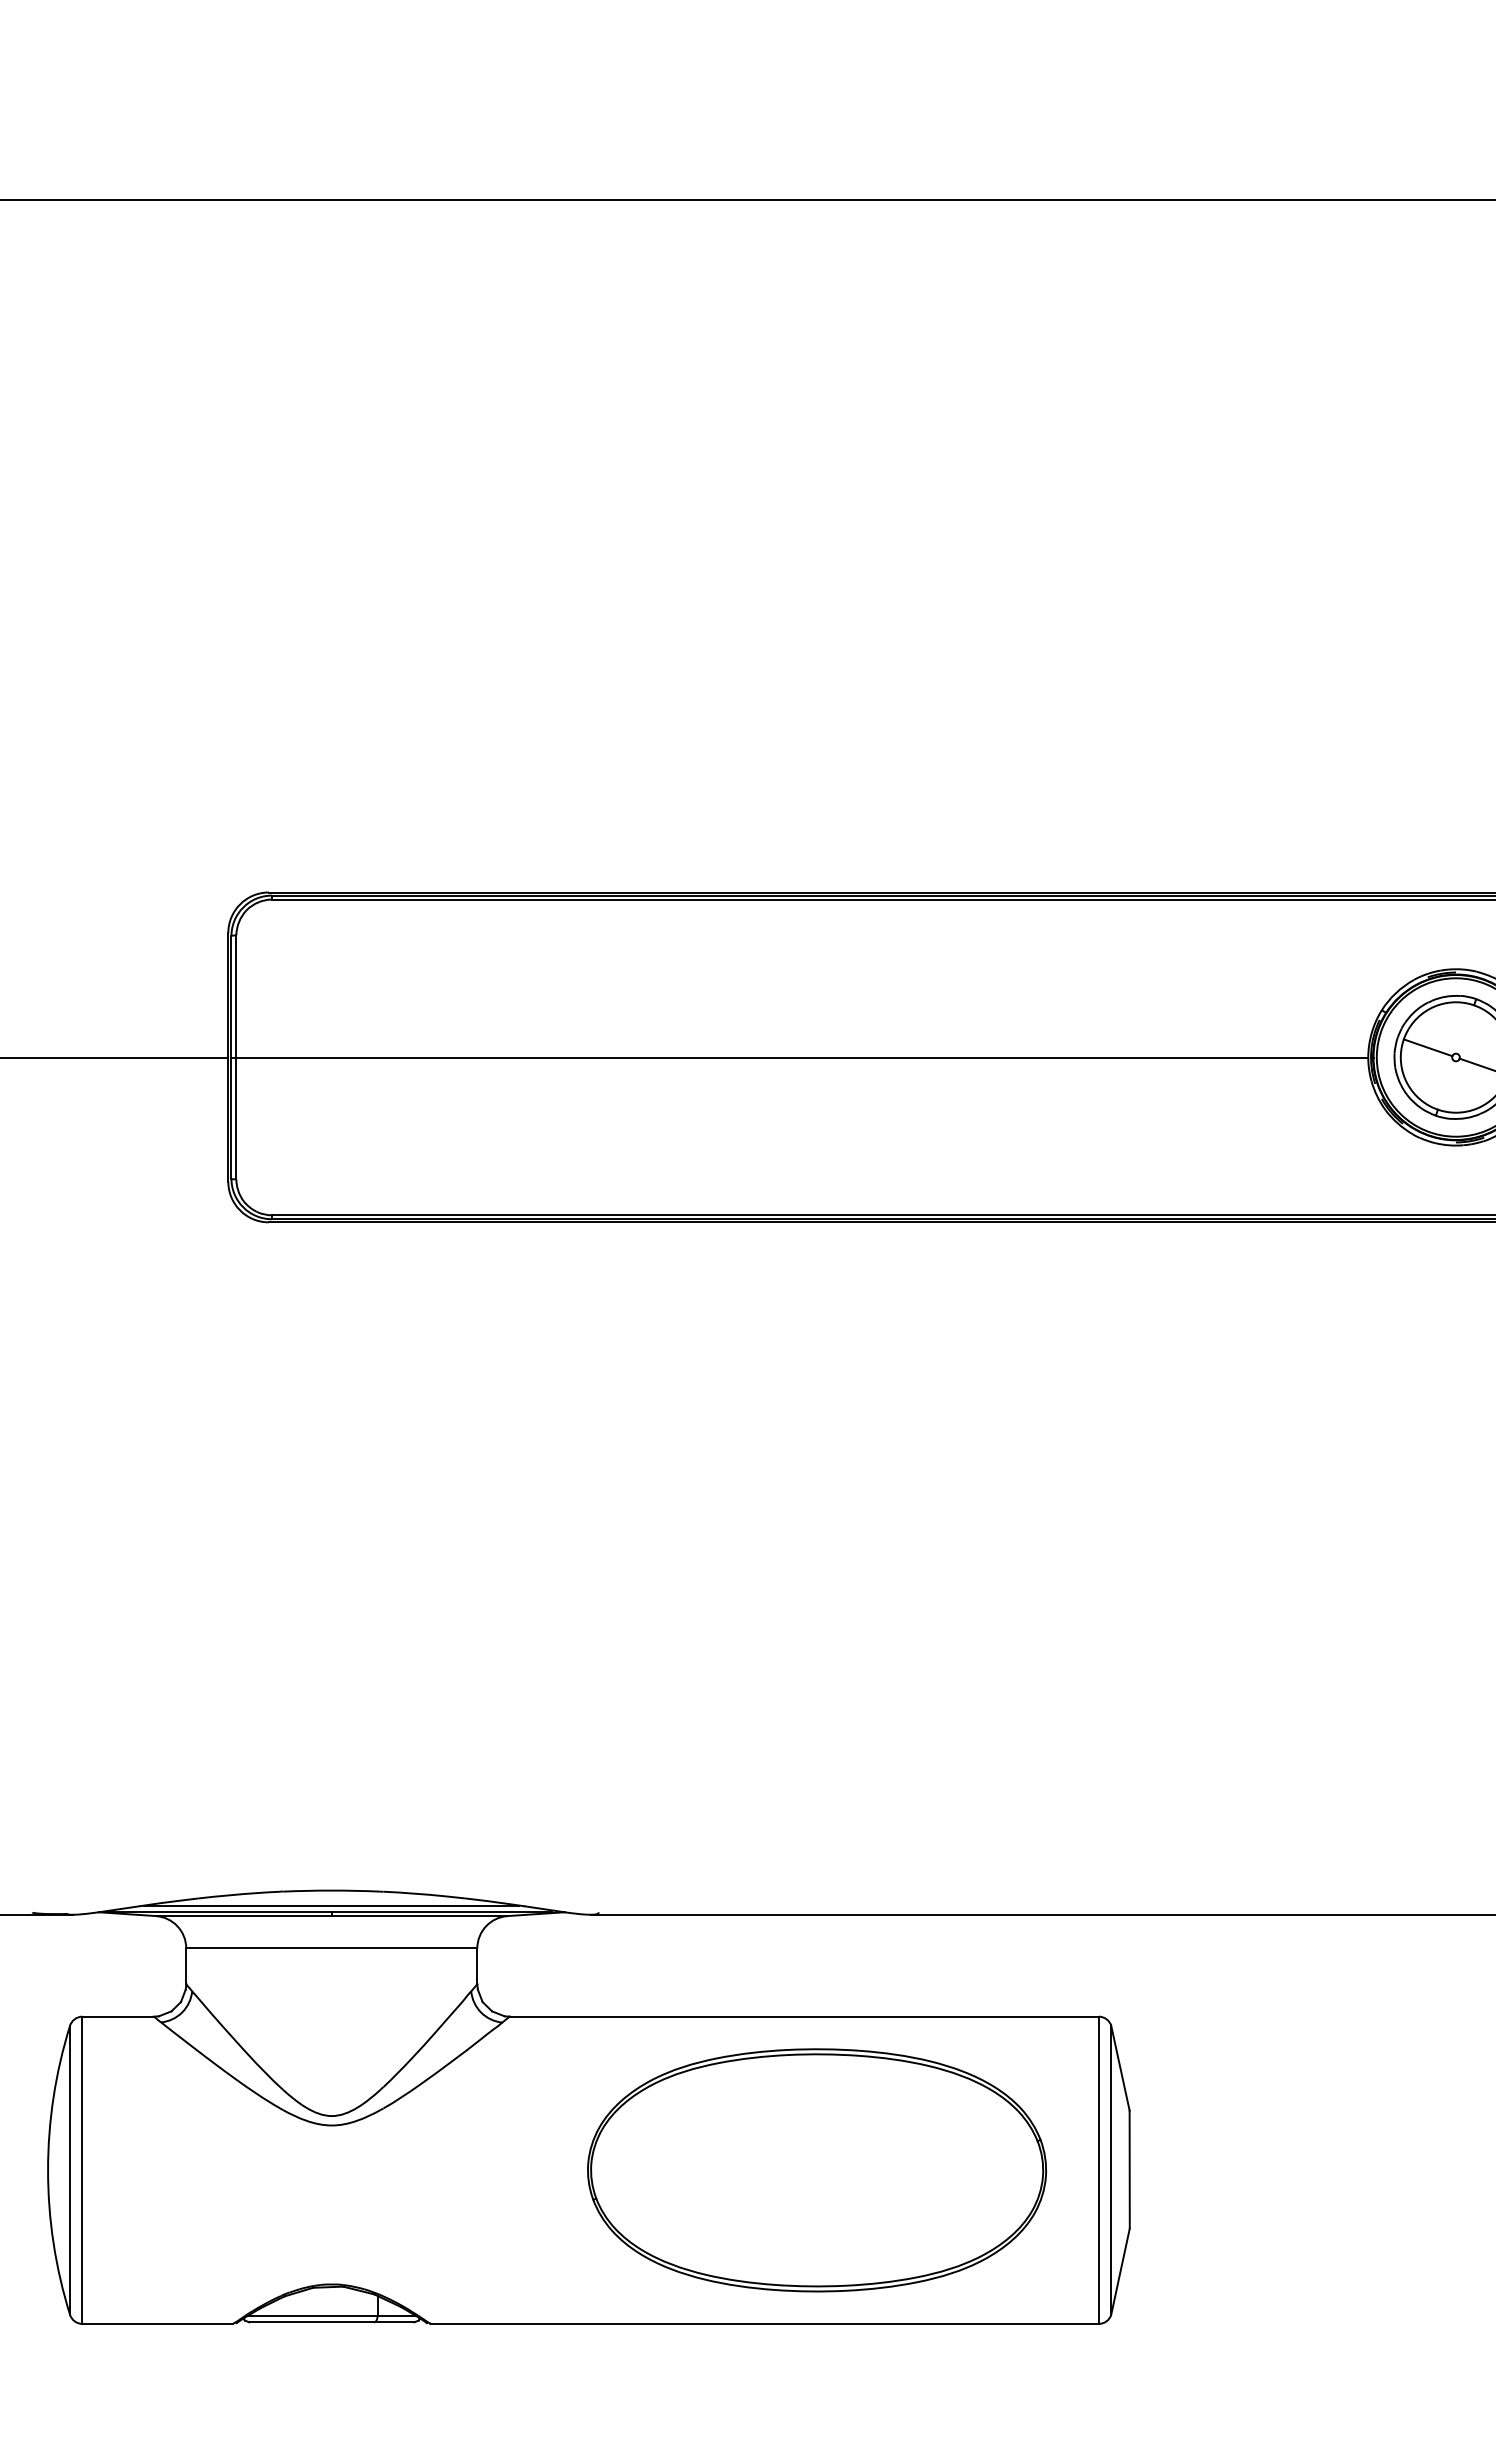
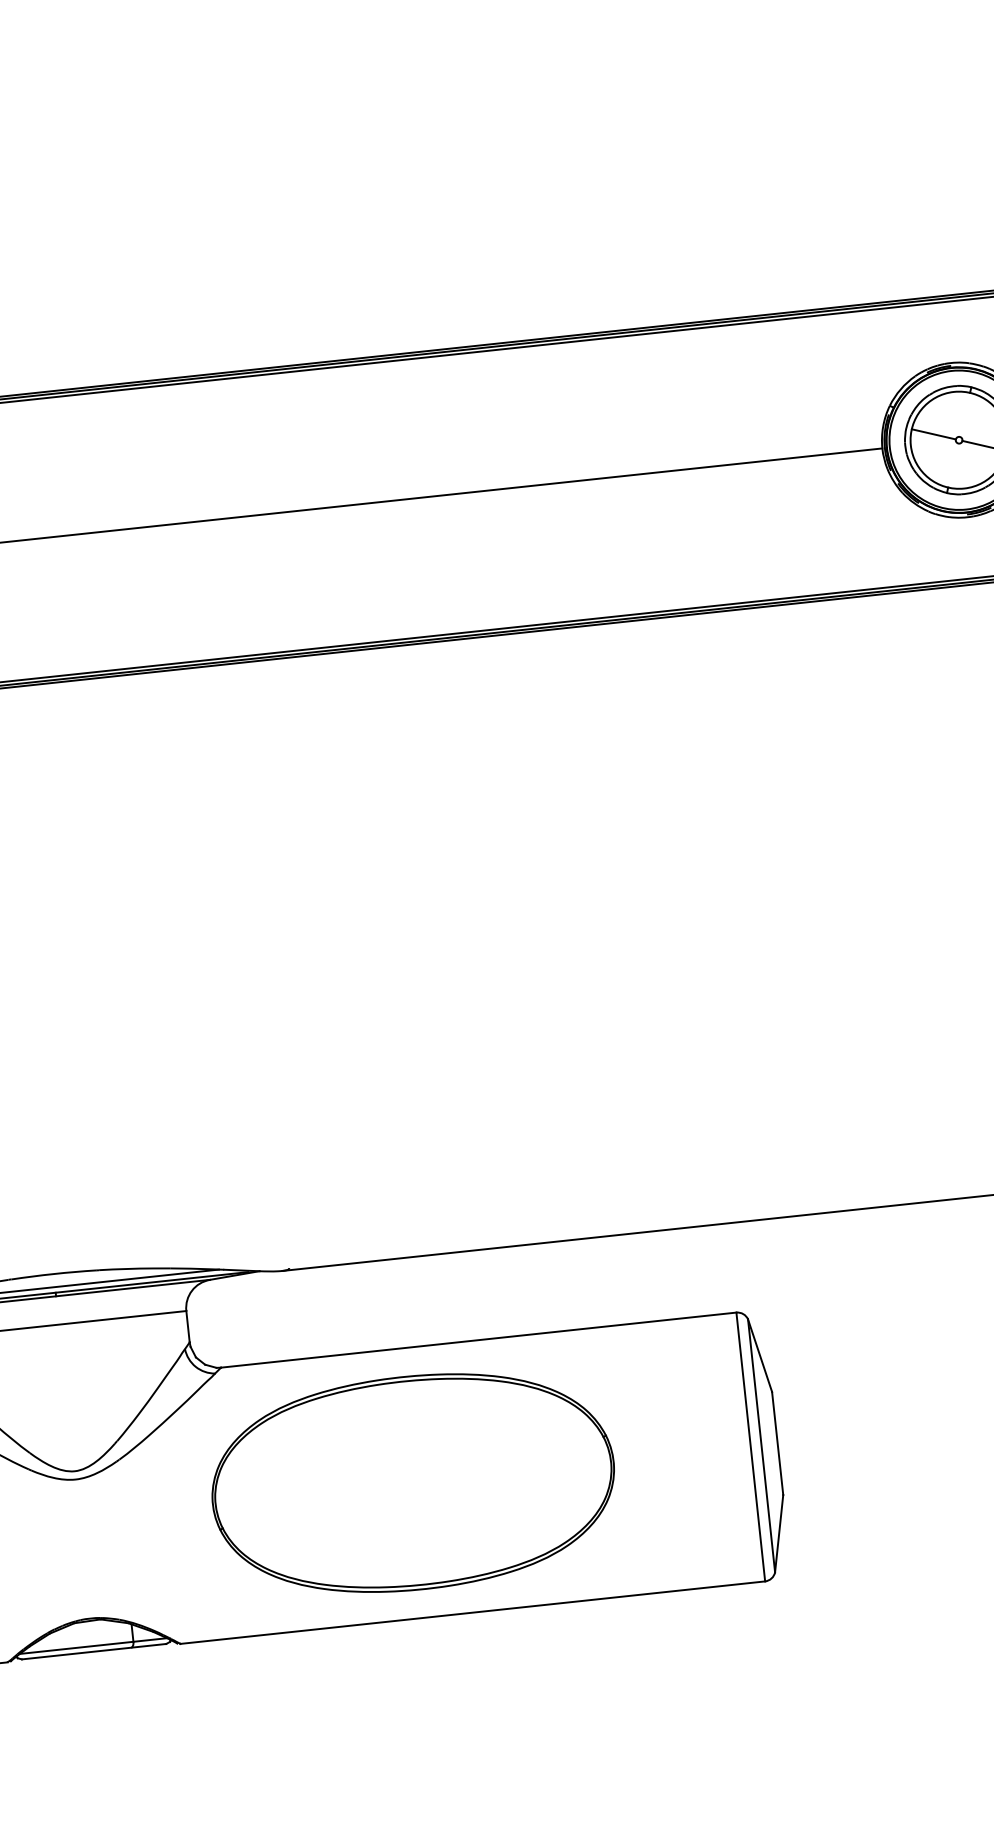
part: (817, 2170) -> (413, 1483), moved

